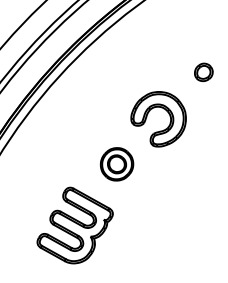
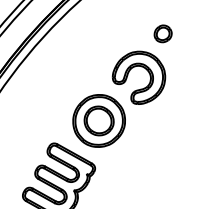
part: (203, 72) -> (162, 33), moved
part: (116, 164) -> (98, 121), size x1.67

